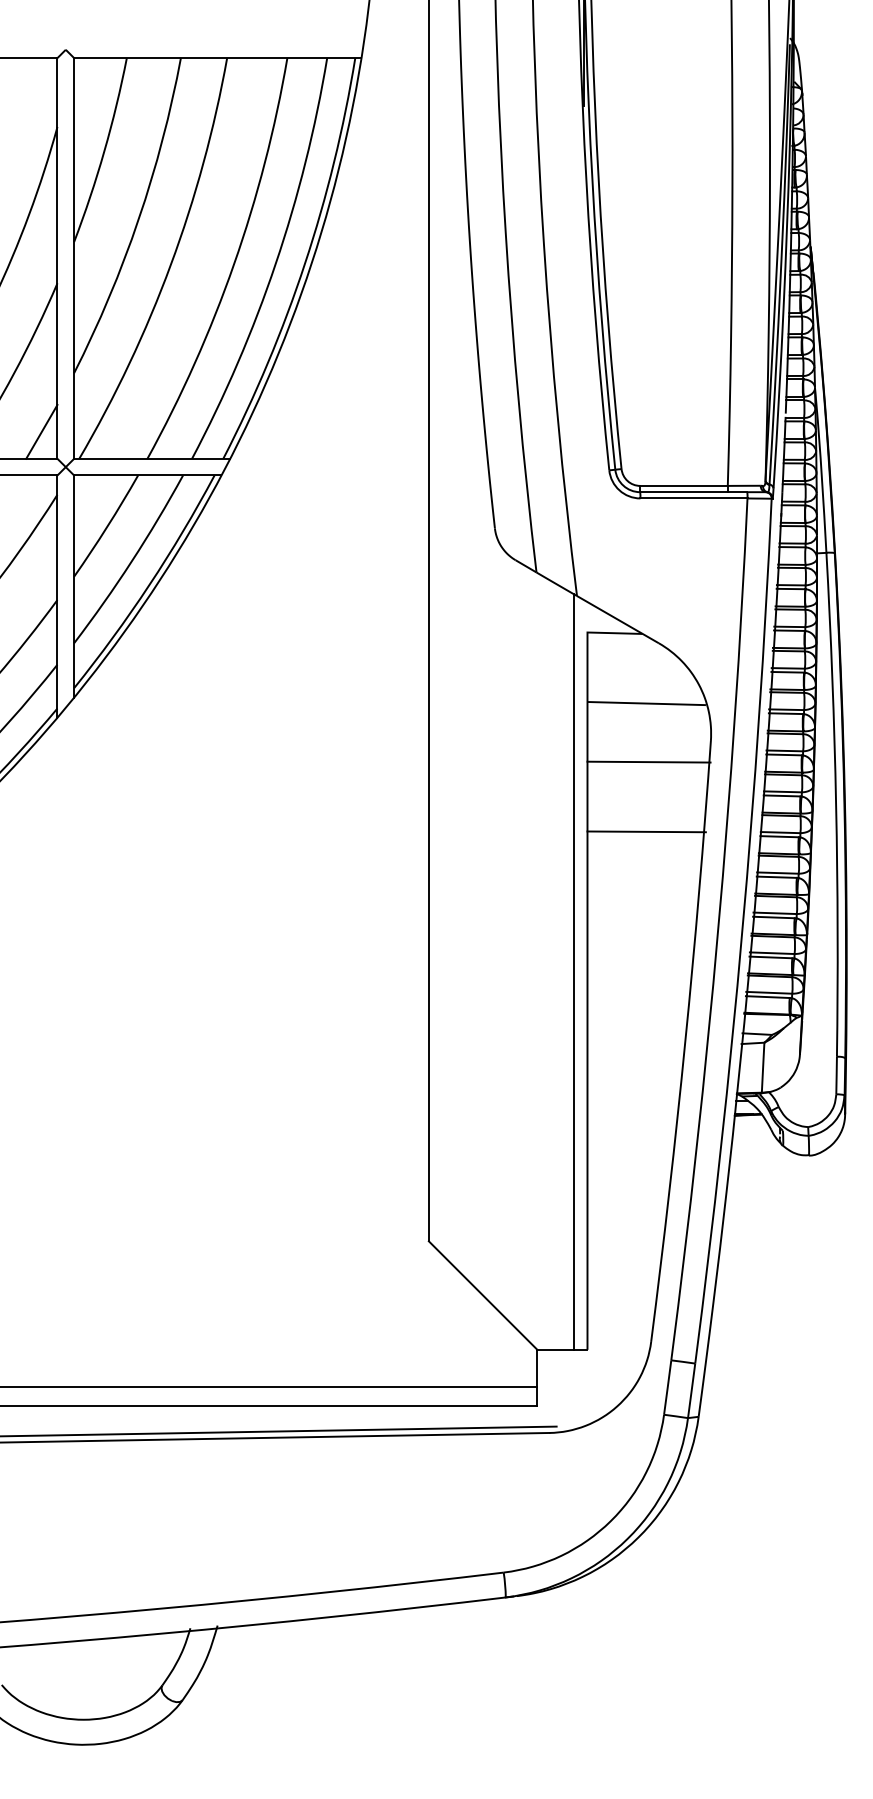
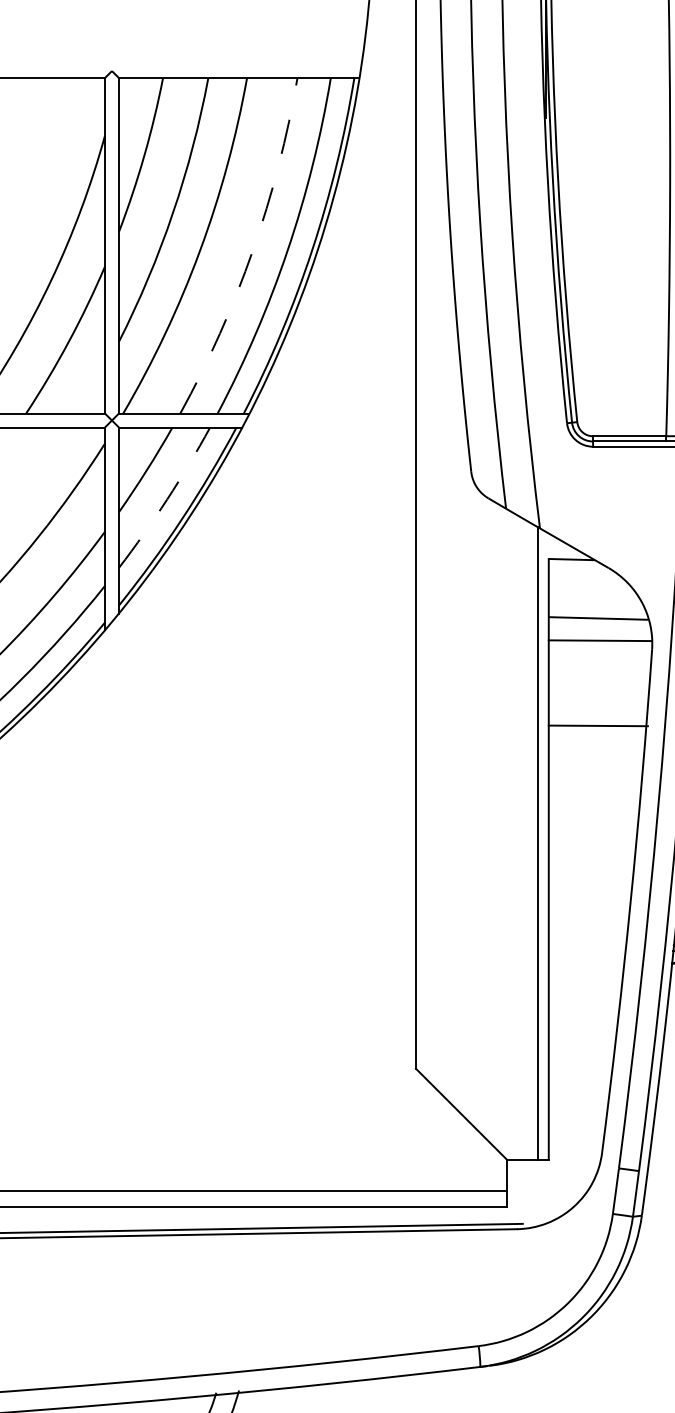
arc: (234, 264) -> (253, 250), solid -> dashed
line: (41, 431) -> (91, 390), removed
arc: (131, 561) -> (166, 499), solid -> dashed
line: (648, 761) -> (599, 640), moved

